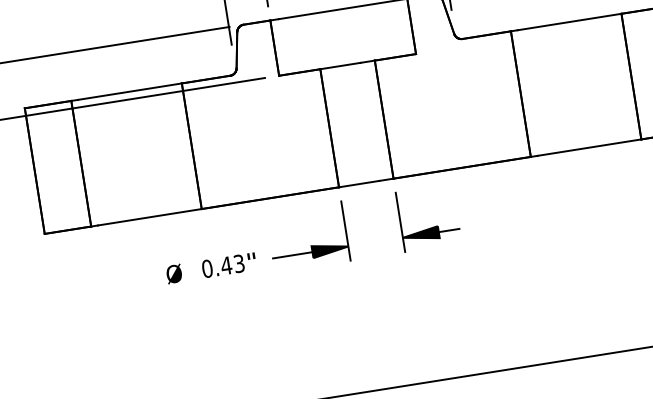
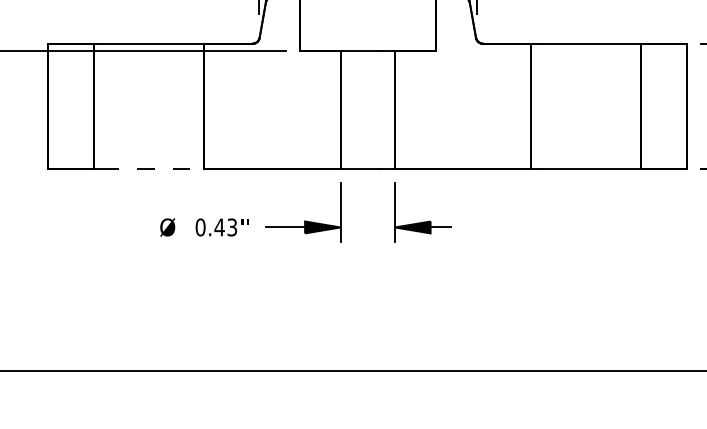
line: (149, 217) -> (152, 168), solid -> dashed

